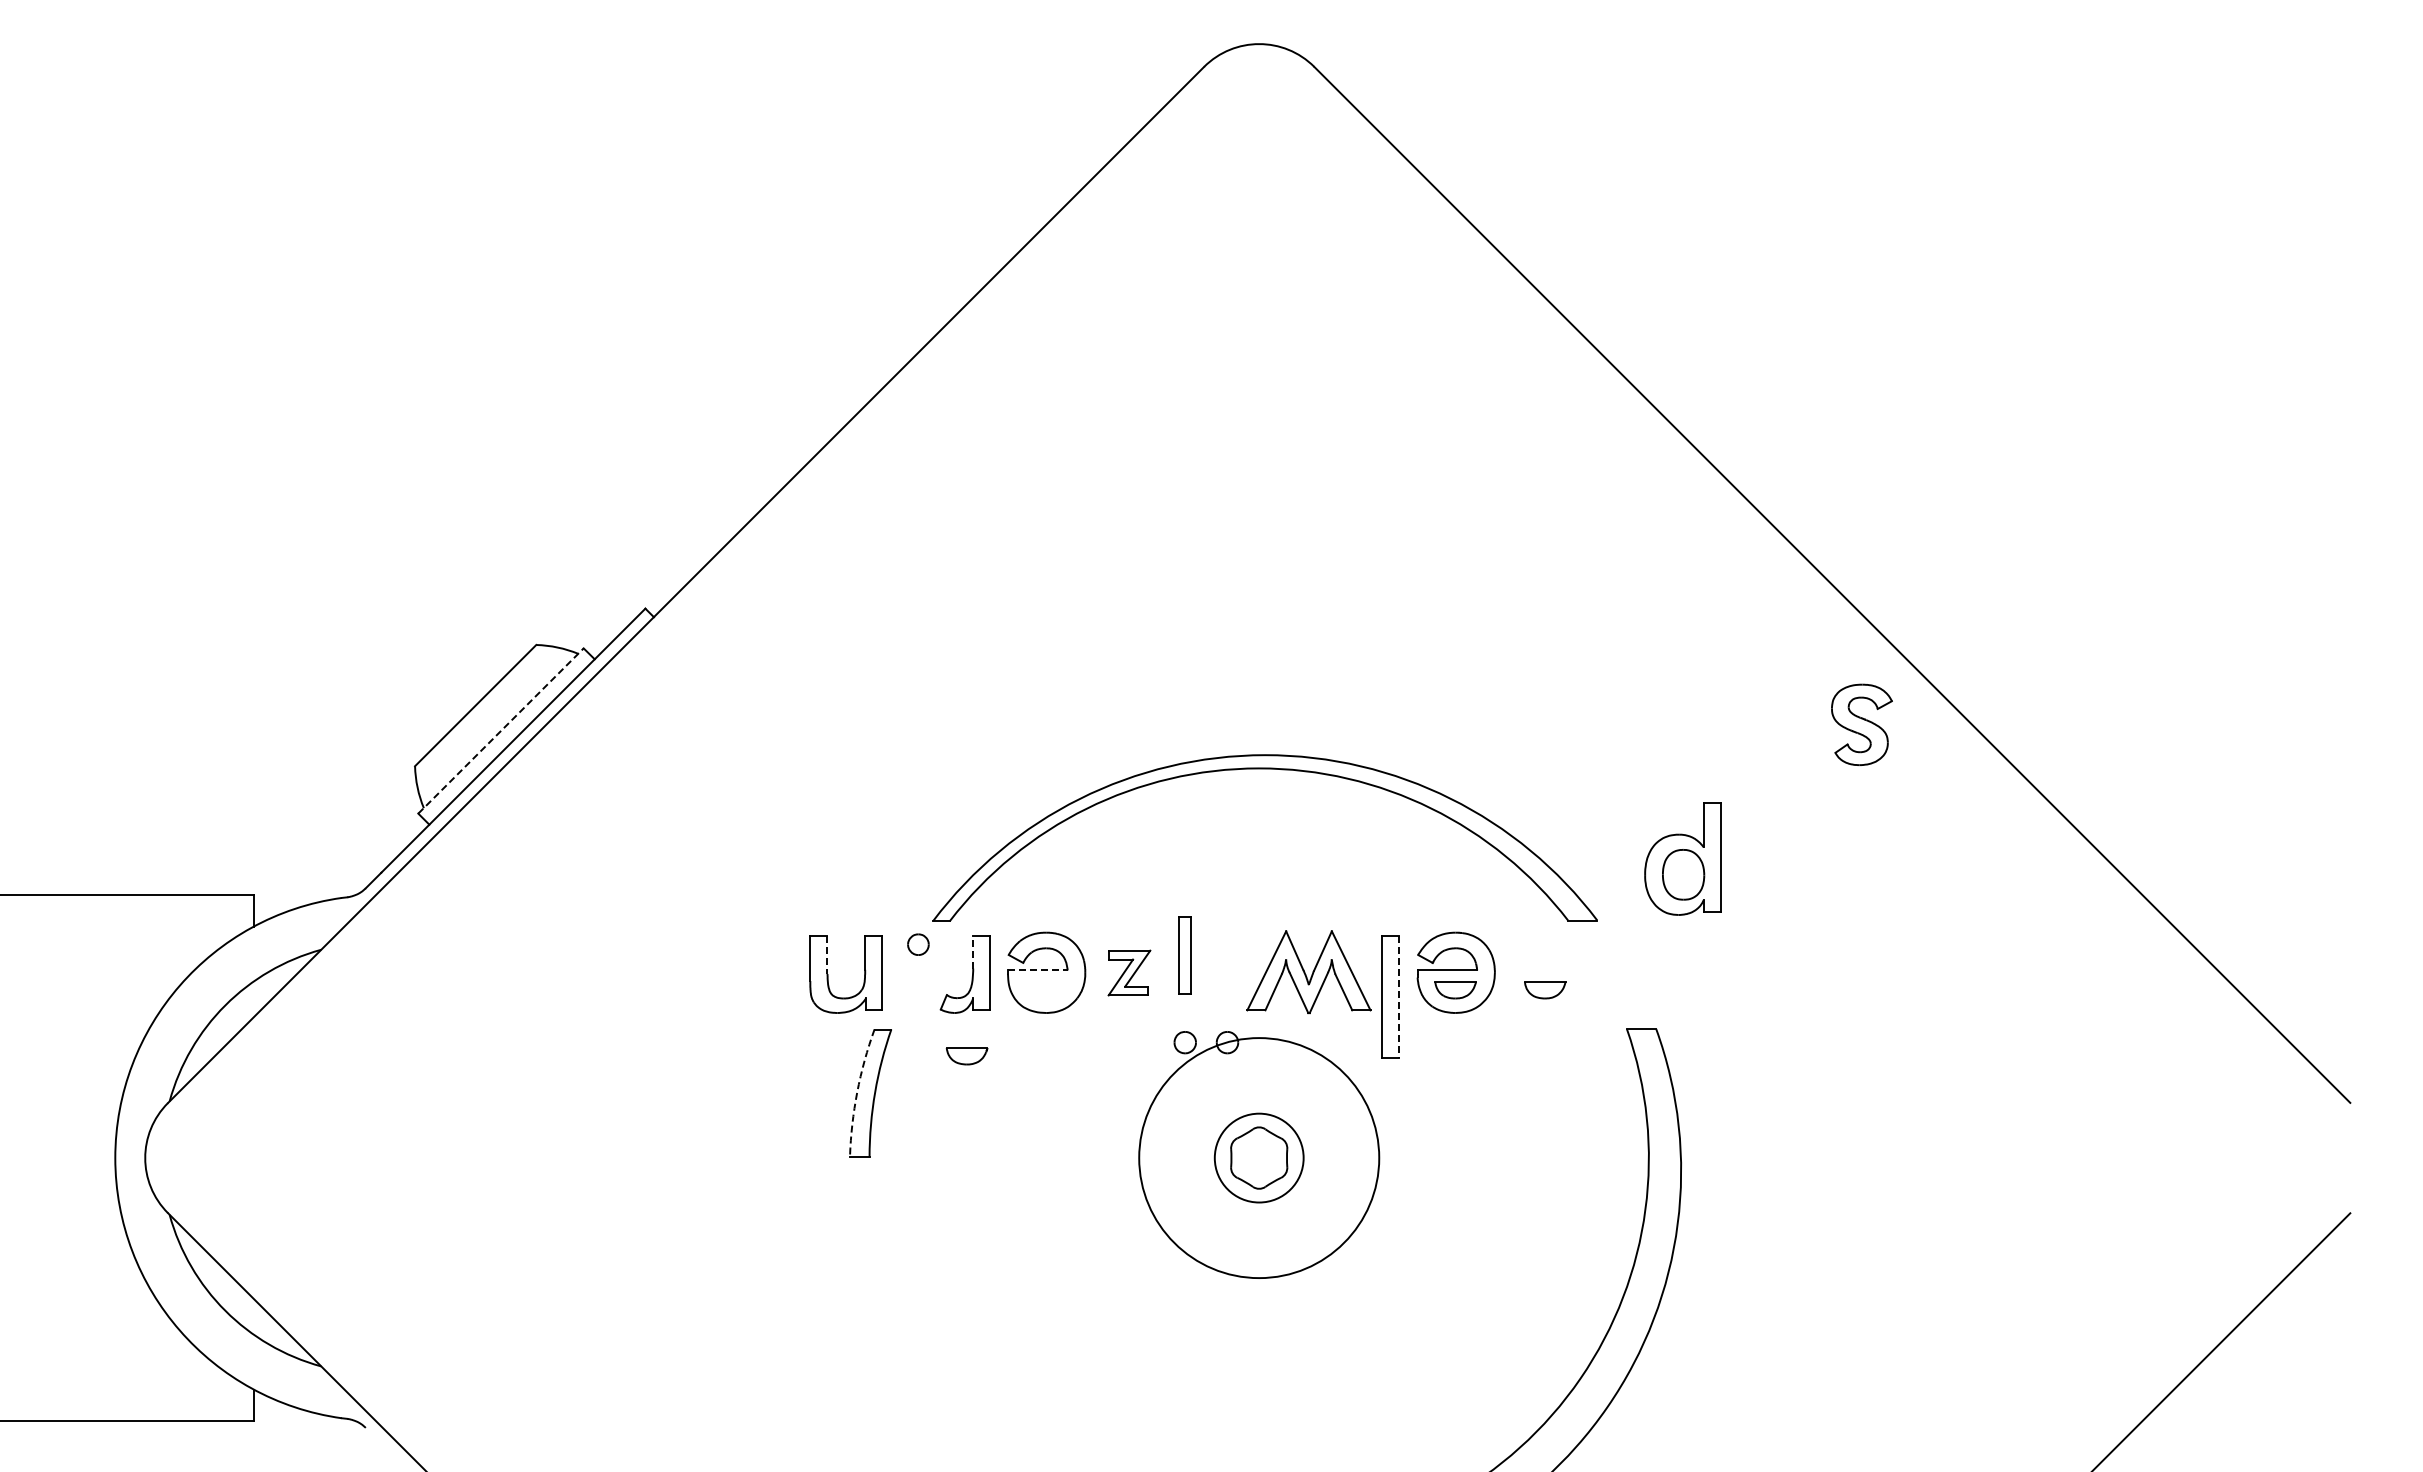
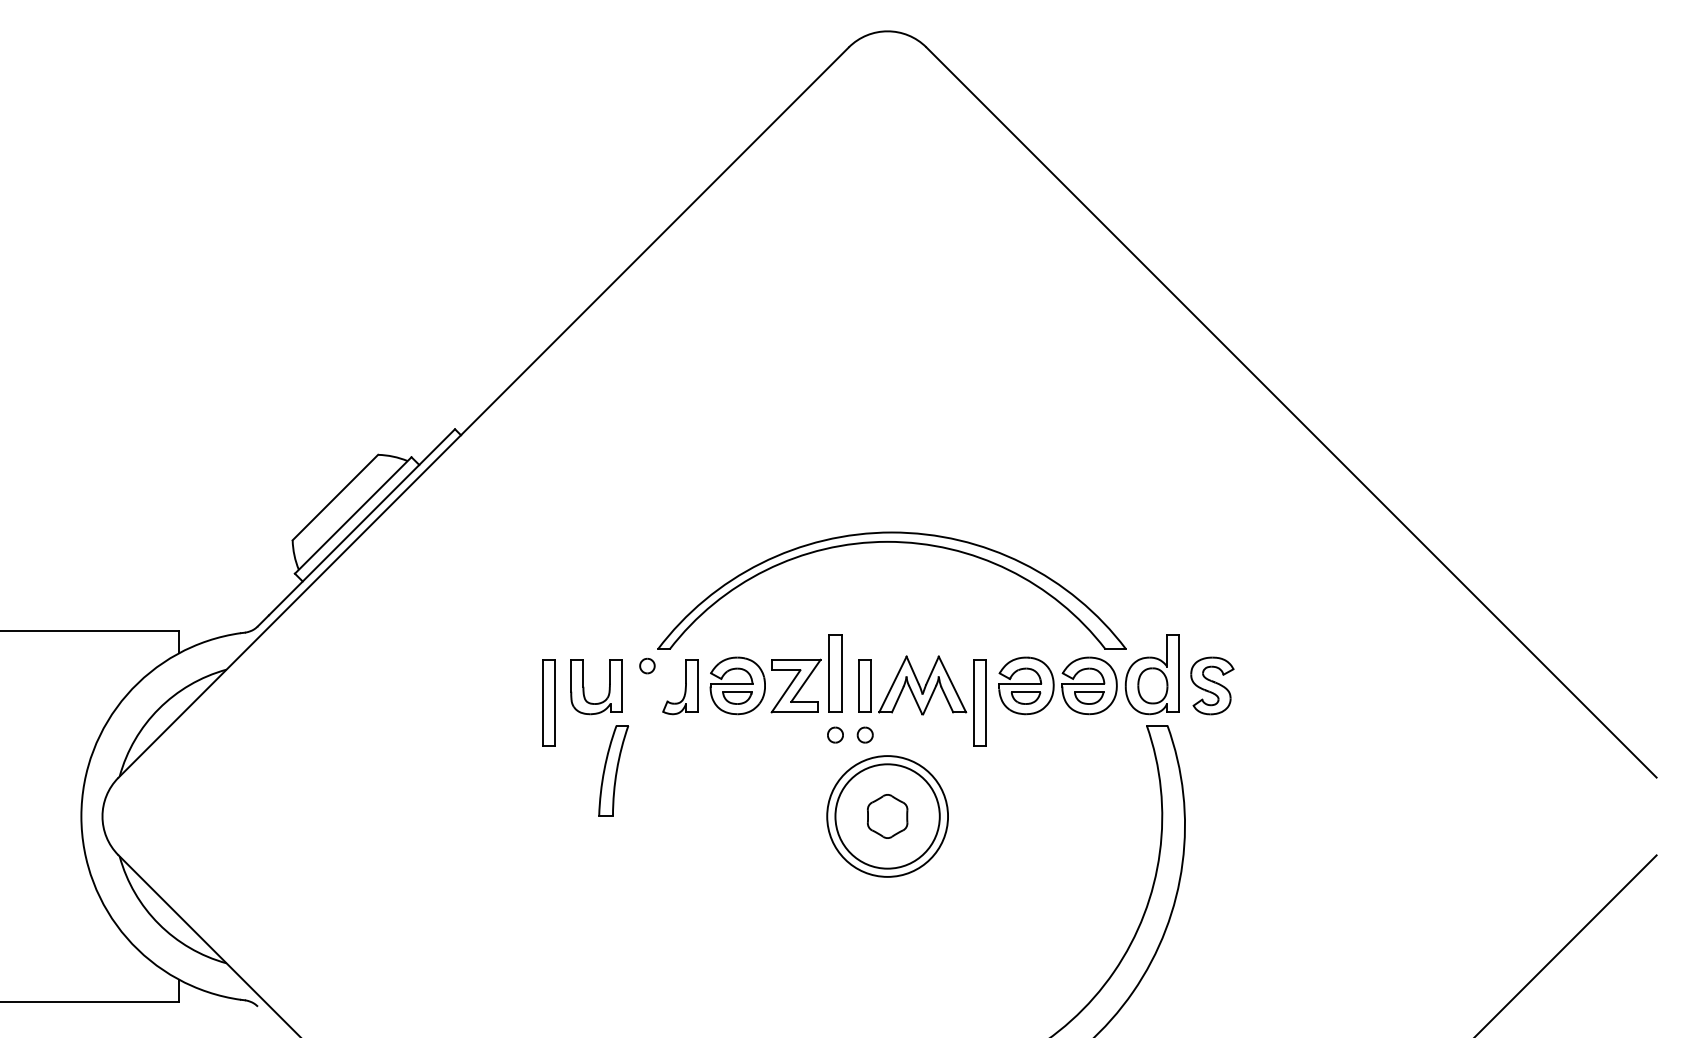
part: (1861, 724) -> (1212, 685), moved
line: (501, 731) -> (353, 515), dashed -> solid
part: (1682, 858) -> (1152, 674), moved
line: (973, 951) -> (686, 670), dashed -> solid
line: (827, 955) -> (583, 673), dashed -> solid
part: (1185, 955) -> (835, 673), size x1.43
line: (1037, 970) -> (731, 684), dashed -> solid
part: (1129, 972) -> (796, 685), size x1.67
part: (1227, 972) -> (865, 685), added
part: (1545, 972) -> (1089, 685), added
part: (778, 996) -> (548, 702), added
line: (1399, 996) -> (986, 702), dashed -> solid
part: (966, 1056) -> (737, 698), moved
arc: (857, 1092) -> (604, 770), dashed -> solid
circle: (1258, 1157) -> (887, 816), size x0.71
circle: (1259, 1158) -> (887, 816), size x1.67

